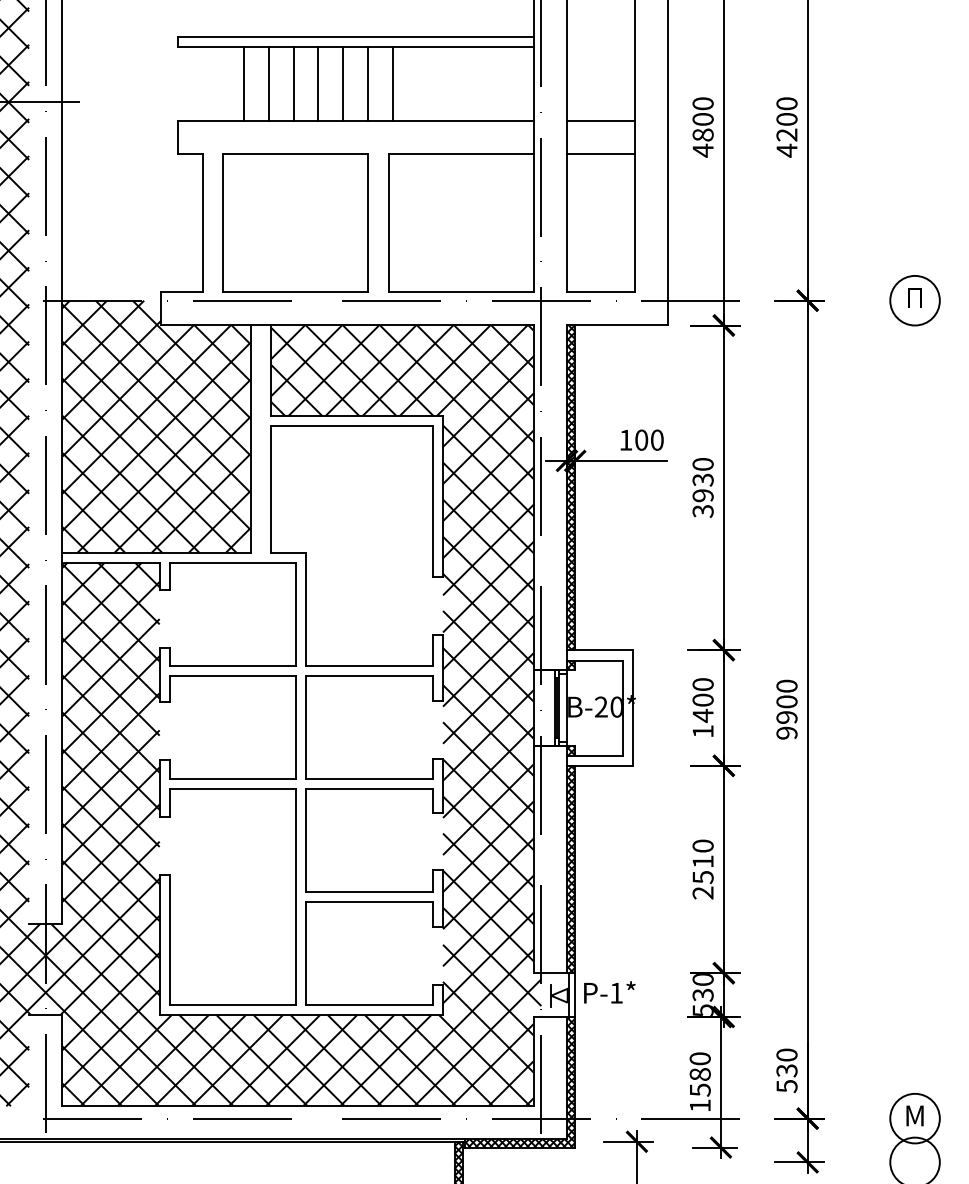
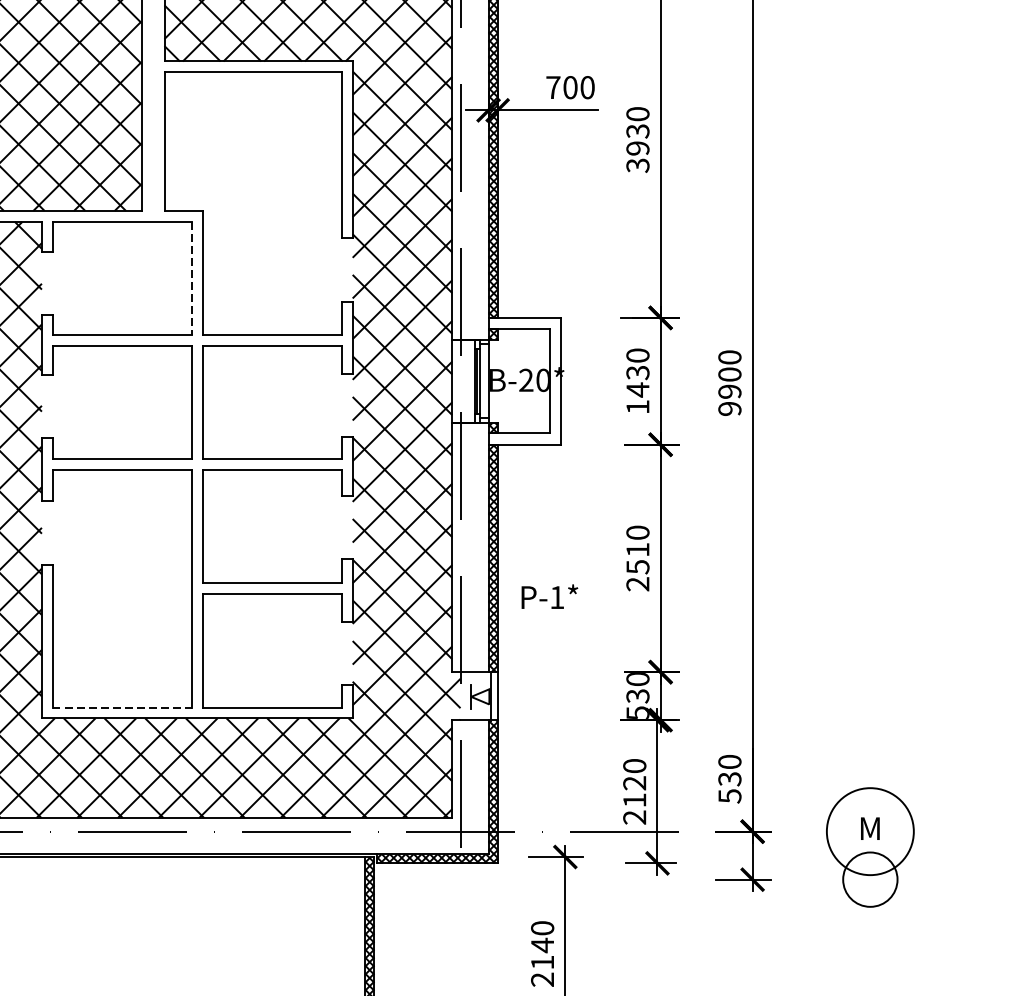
text: (625, 439) -> (552, 86), 100 -> 700
line: (296, 614) -> (191, 278), solid -> dashed
text: (702, 699) -> (637, 372), 1400 -> 1430
text: (609, 992) -> (549, 596), moved
line: (233, 1005) -> (122, 707), solid -> dashed
text: (699, 1090) -> (633, 800), 1580 -> 2120
circle: (914, 1118) -> (869, 831), size x1.6

